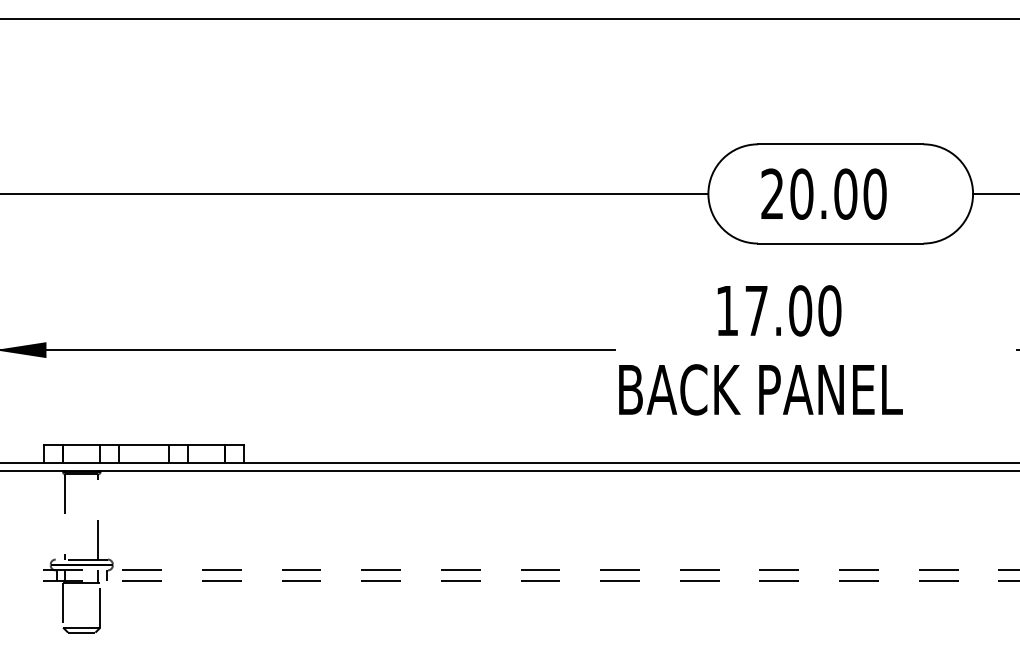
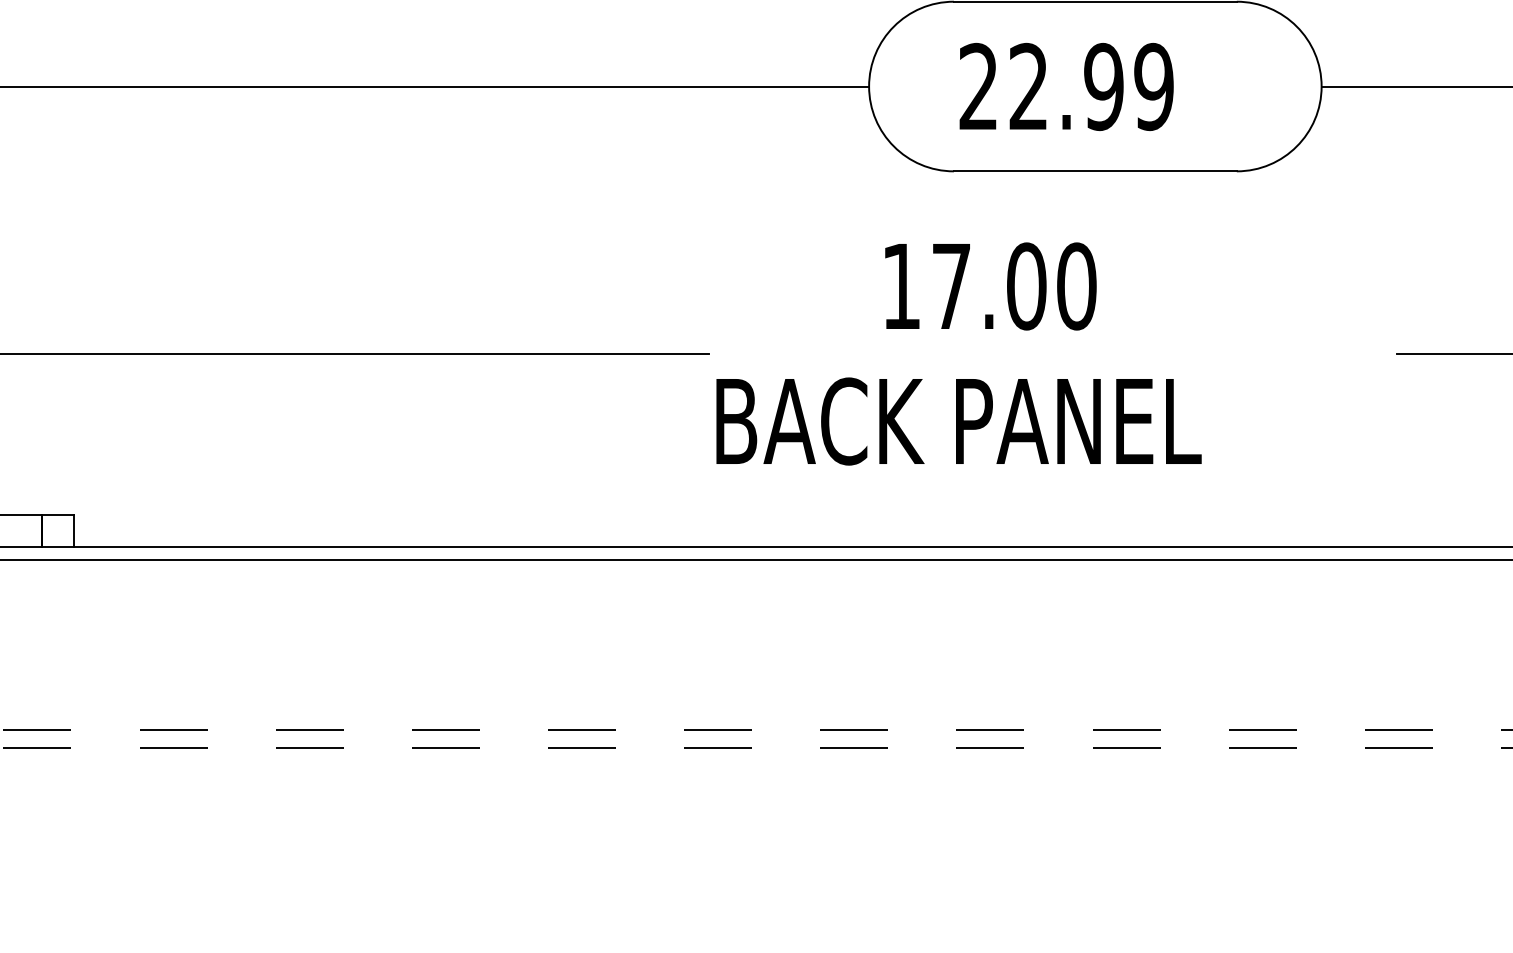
text: (838, 193) -> (1091, 85), 20.00 -> 22.99

